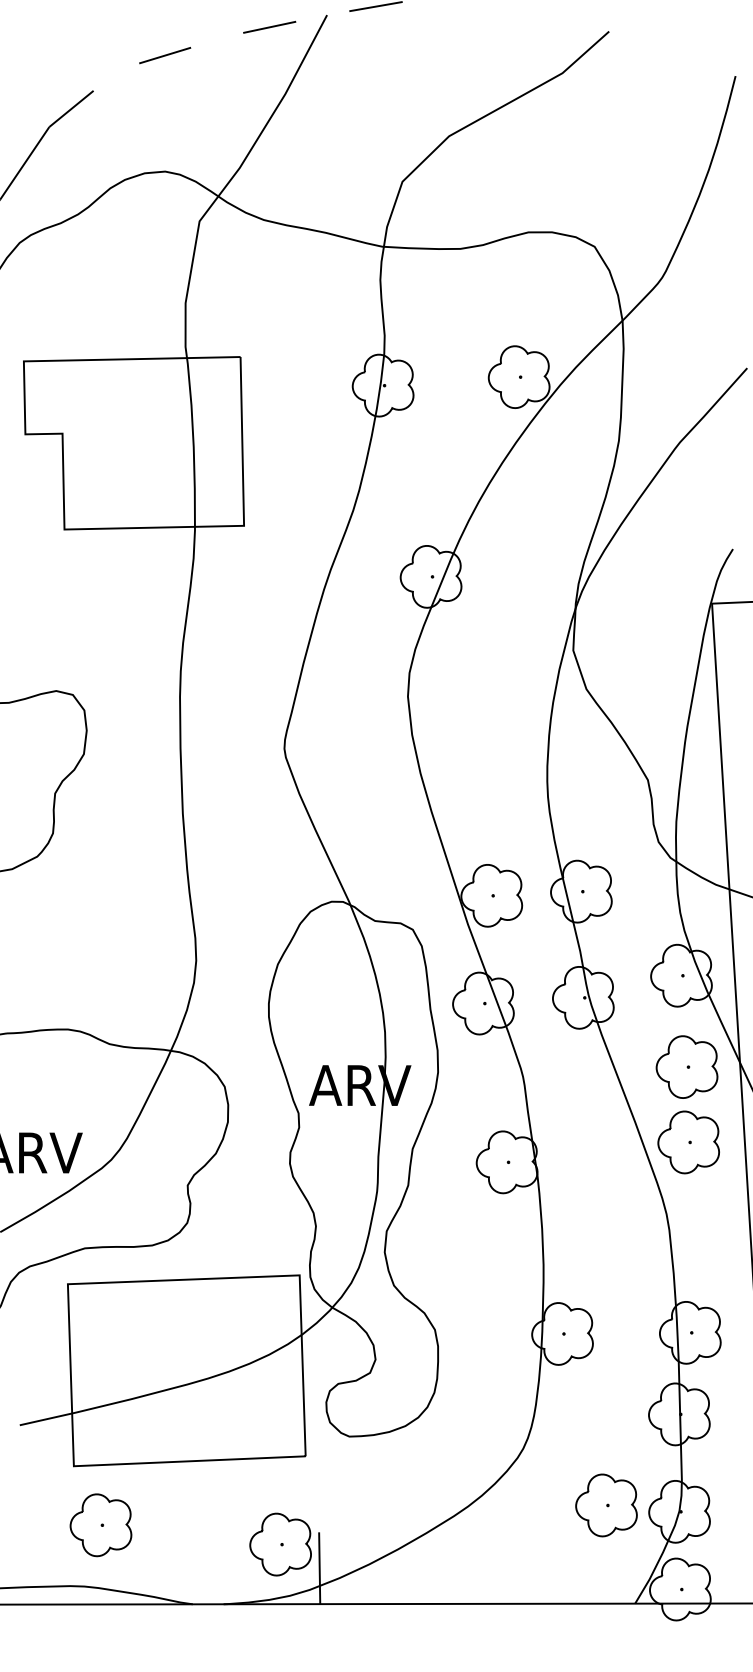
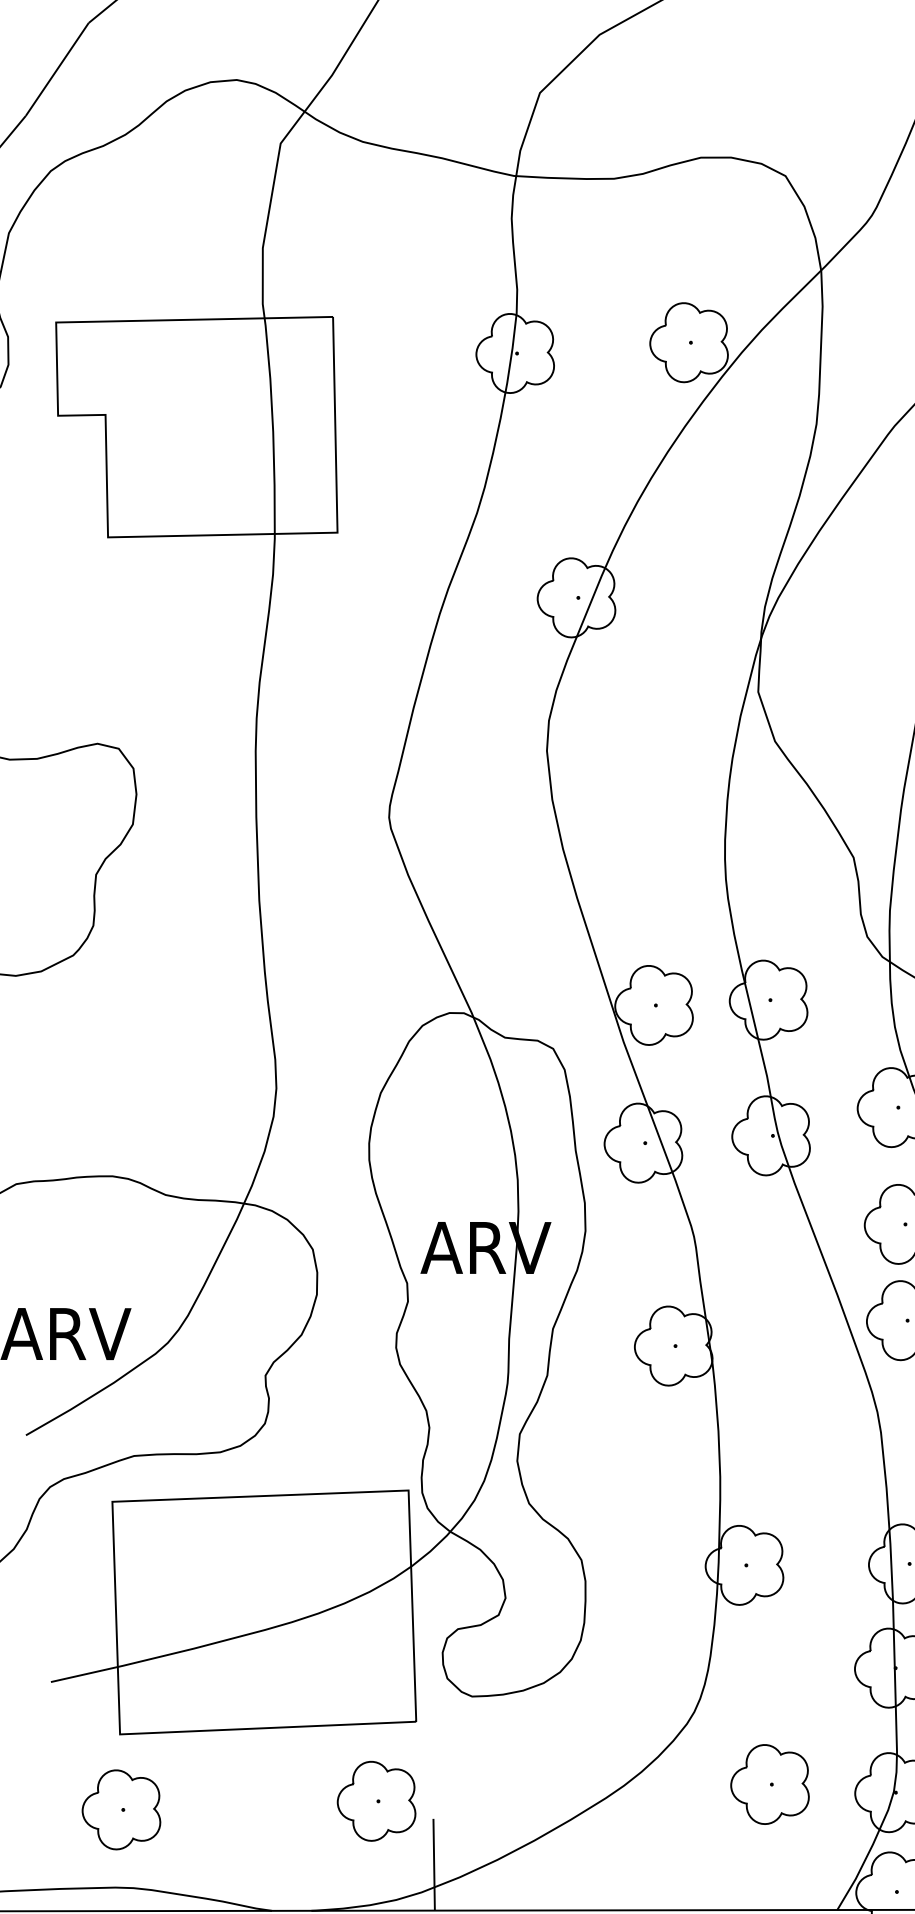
part: (606, 1505) -> (770, 1784), moved
part: (100, 1525) -> (120, 1810), moved
part: (280, 1544) -> (376, 1801), moved

